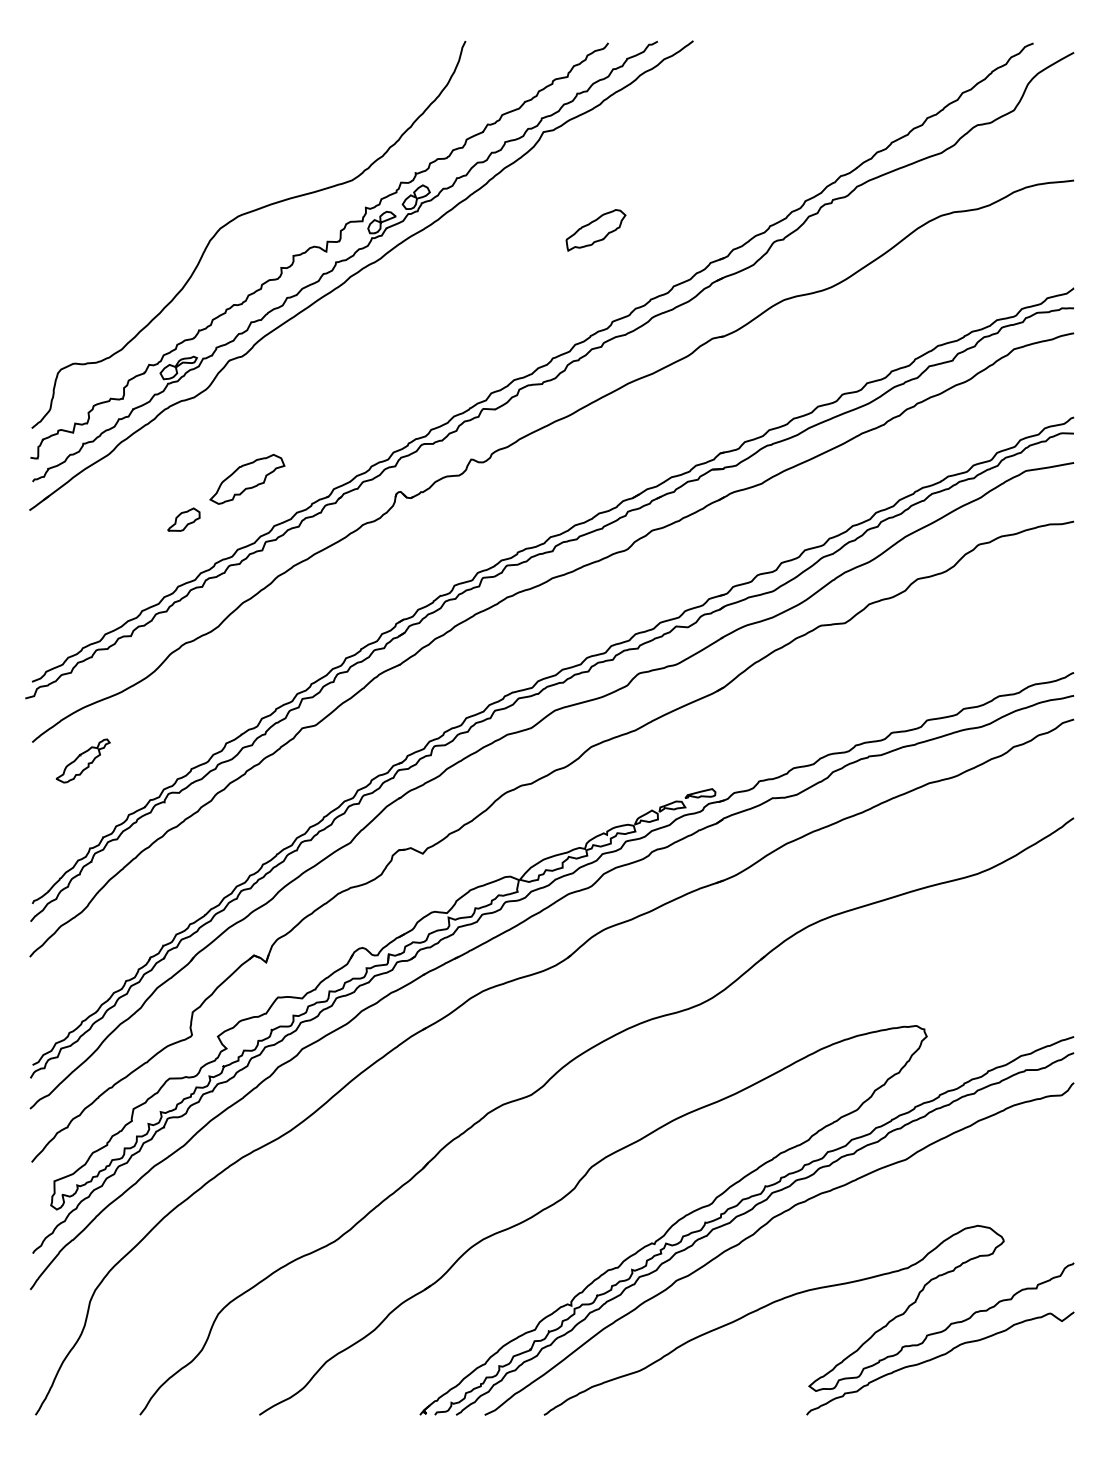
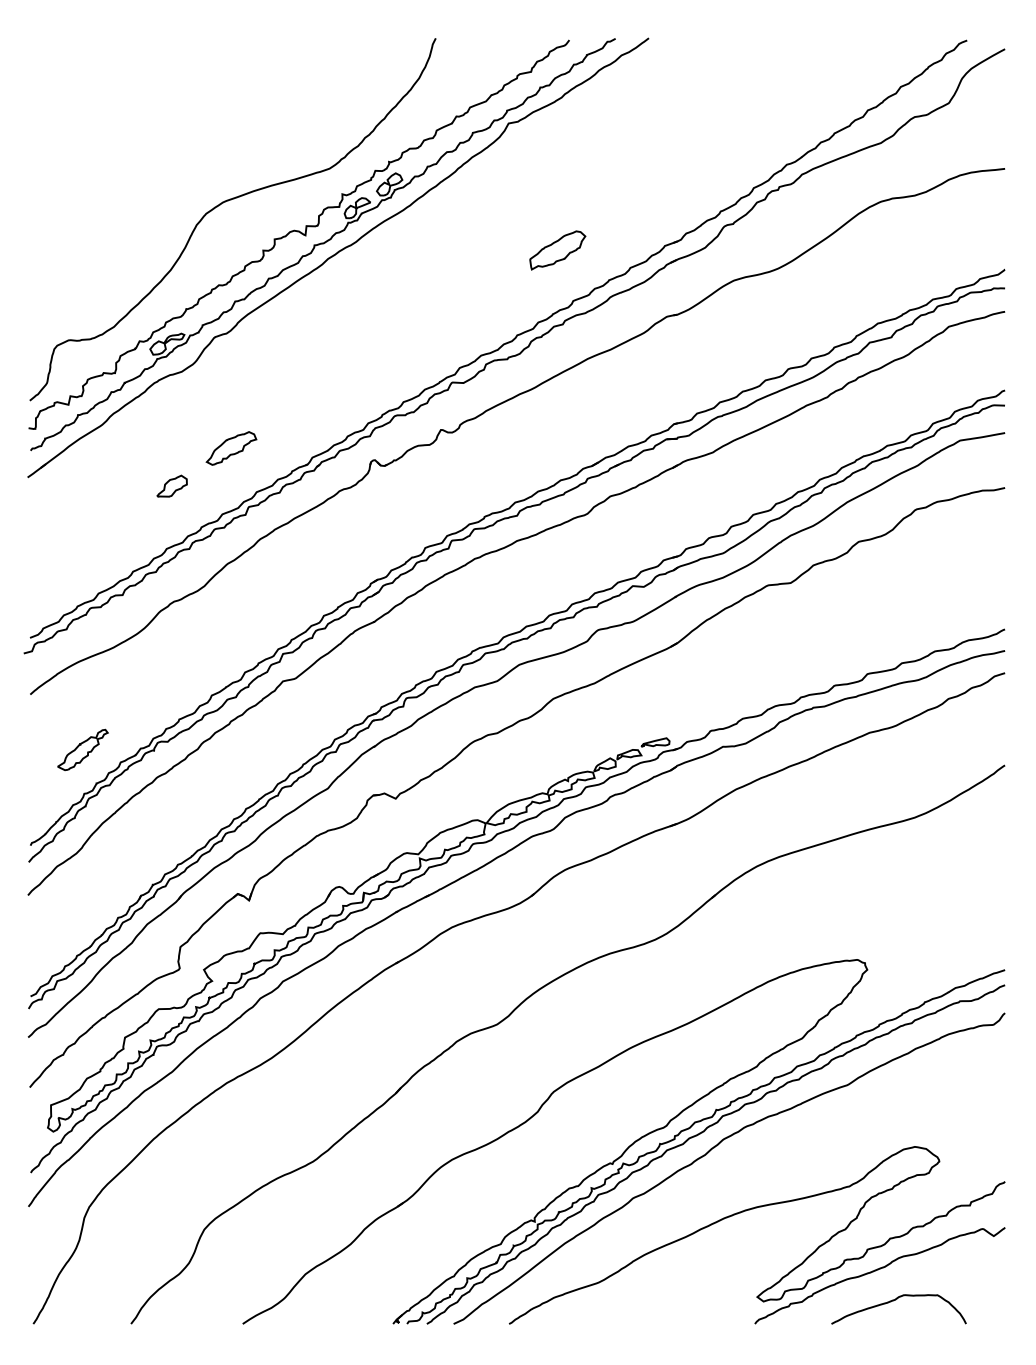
part: (595, 230) -> (557, 250), moved
part: (247, 479) -> (231, 448), size x0.71
part: (82, 760) -> (82, 749), moved
curve: (954, 1391) -> (893, 1301), added

